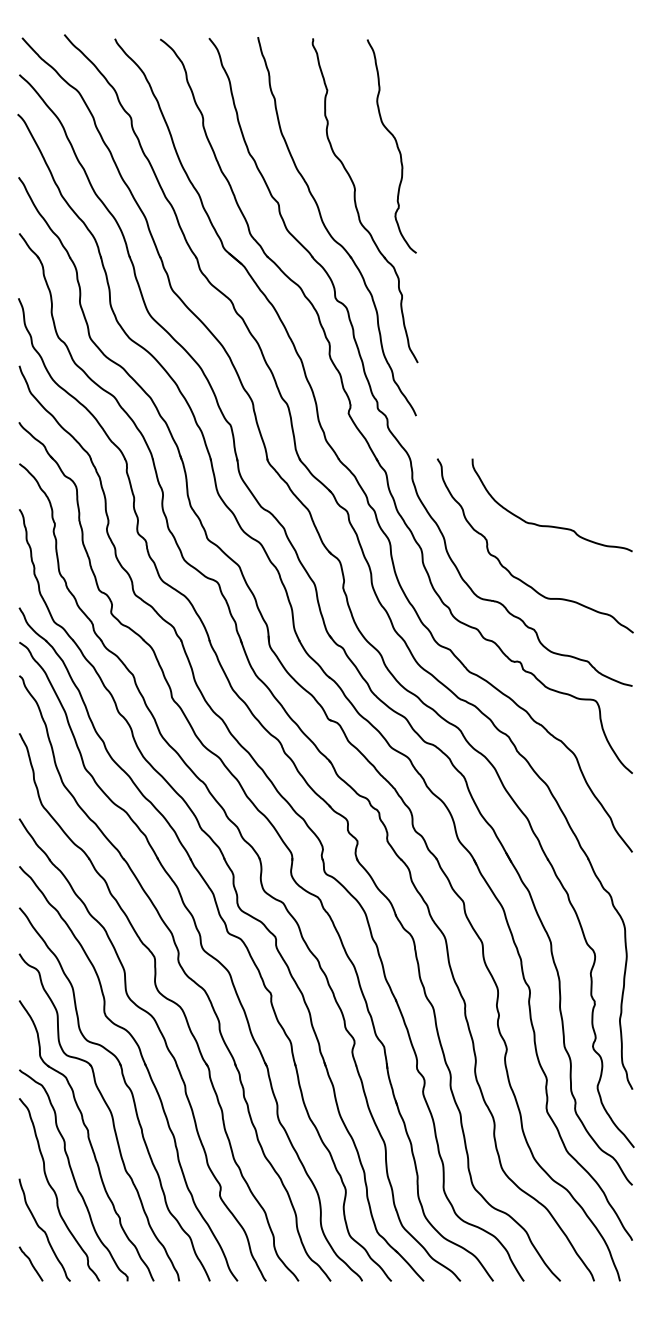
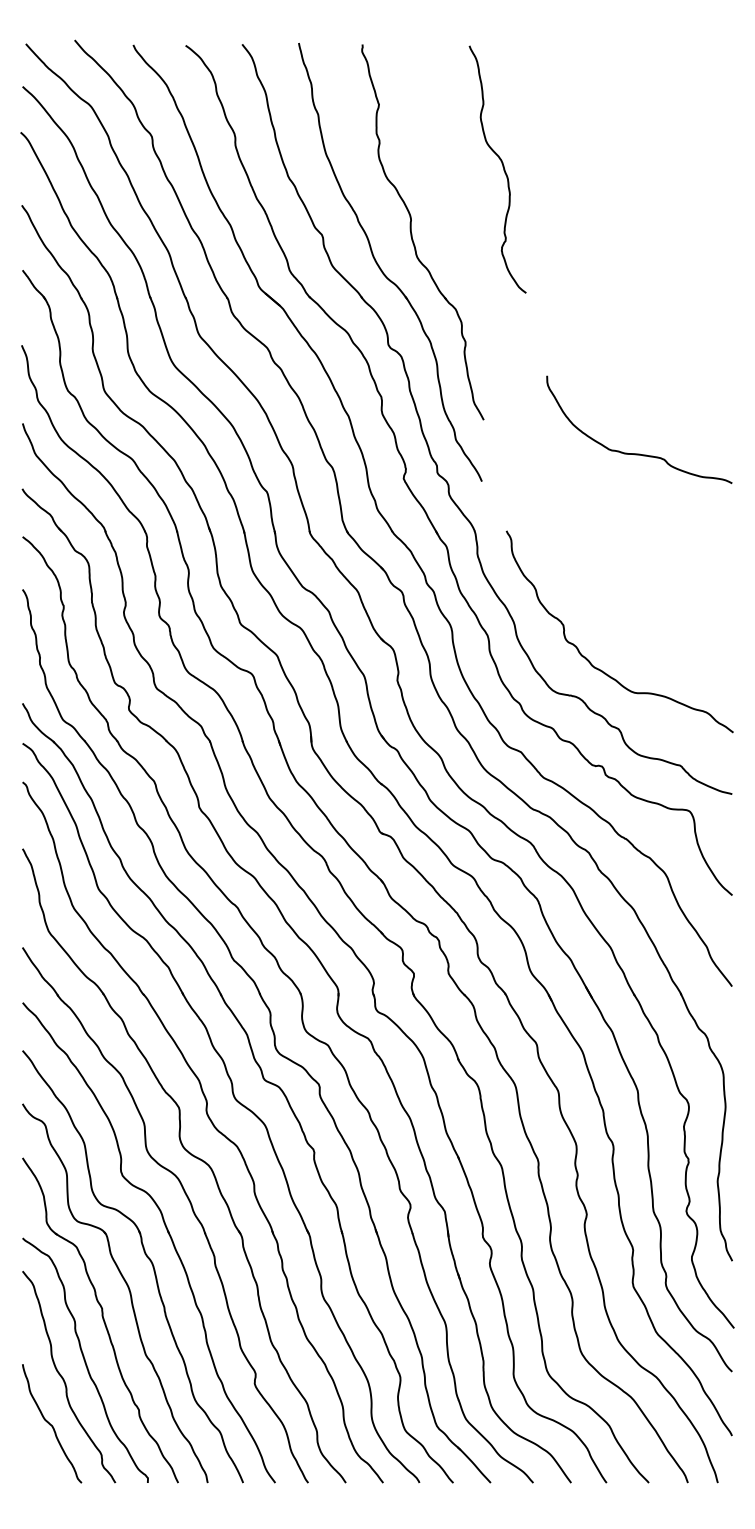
curve: (395, 143) -> (501, 166), moved
curve: (551, 525) -> (638, 453), moved
curve: (30, 1263) -> (35, 1462), removed

